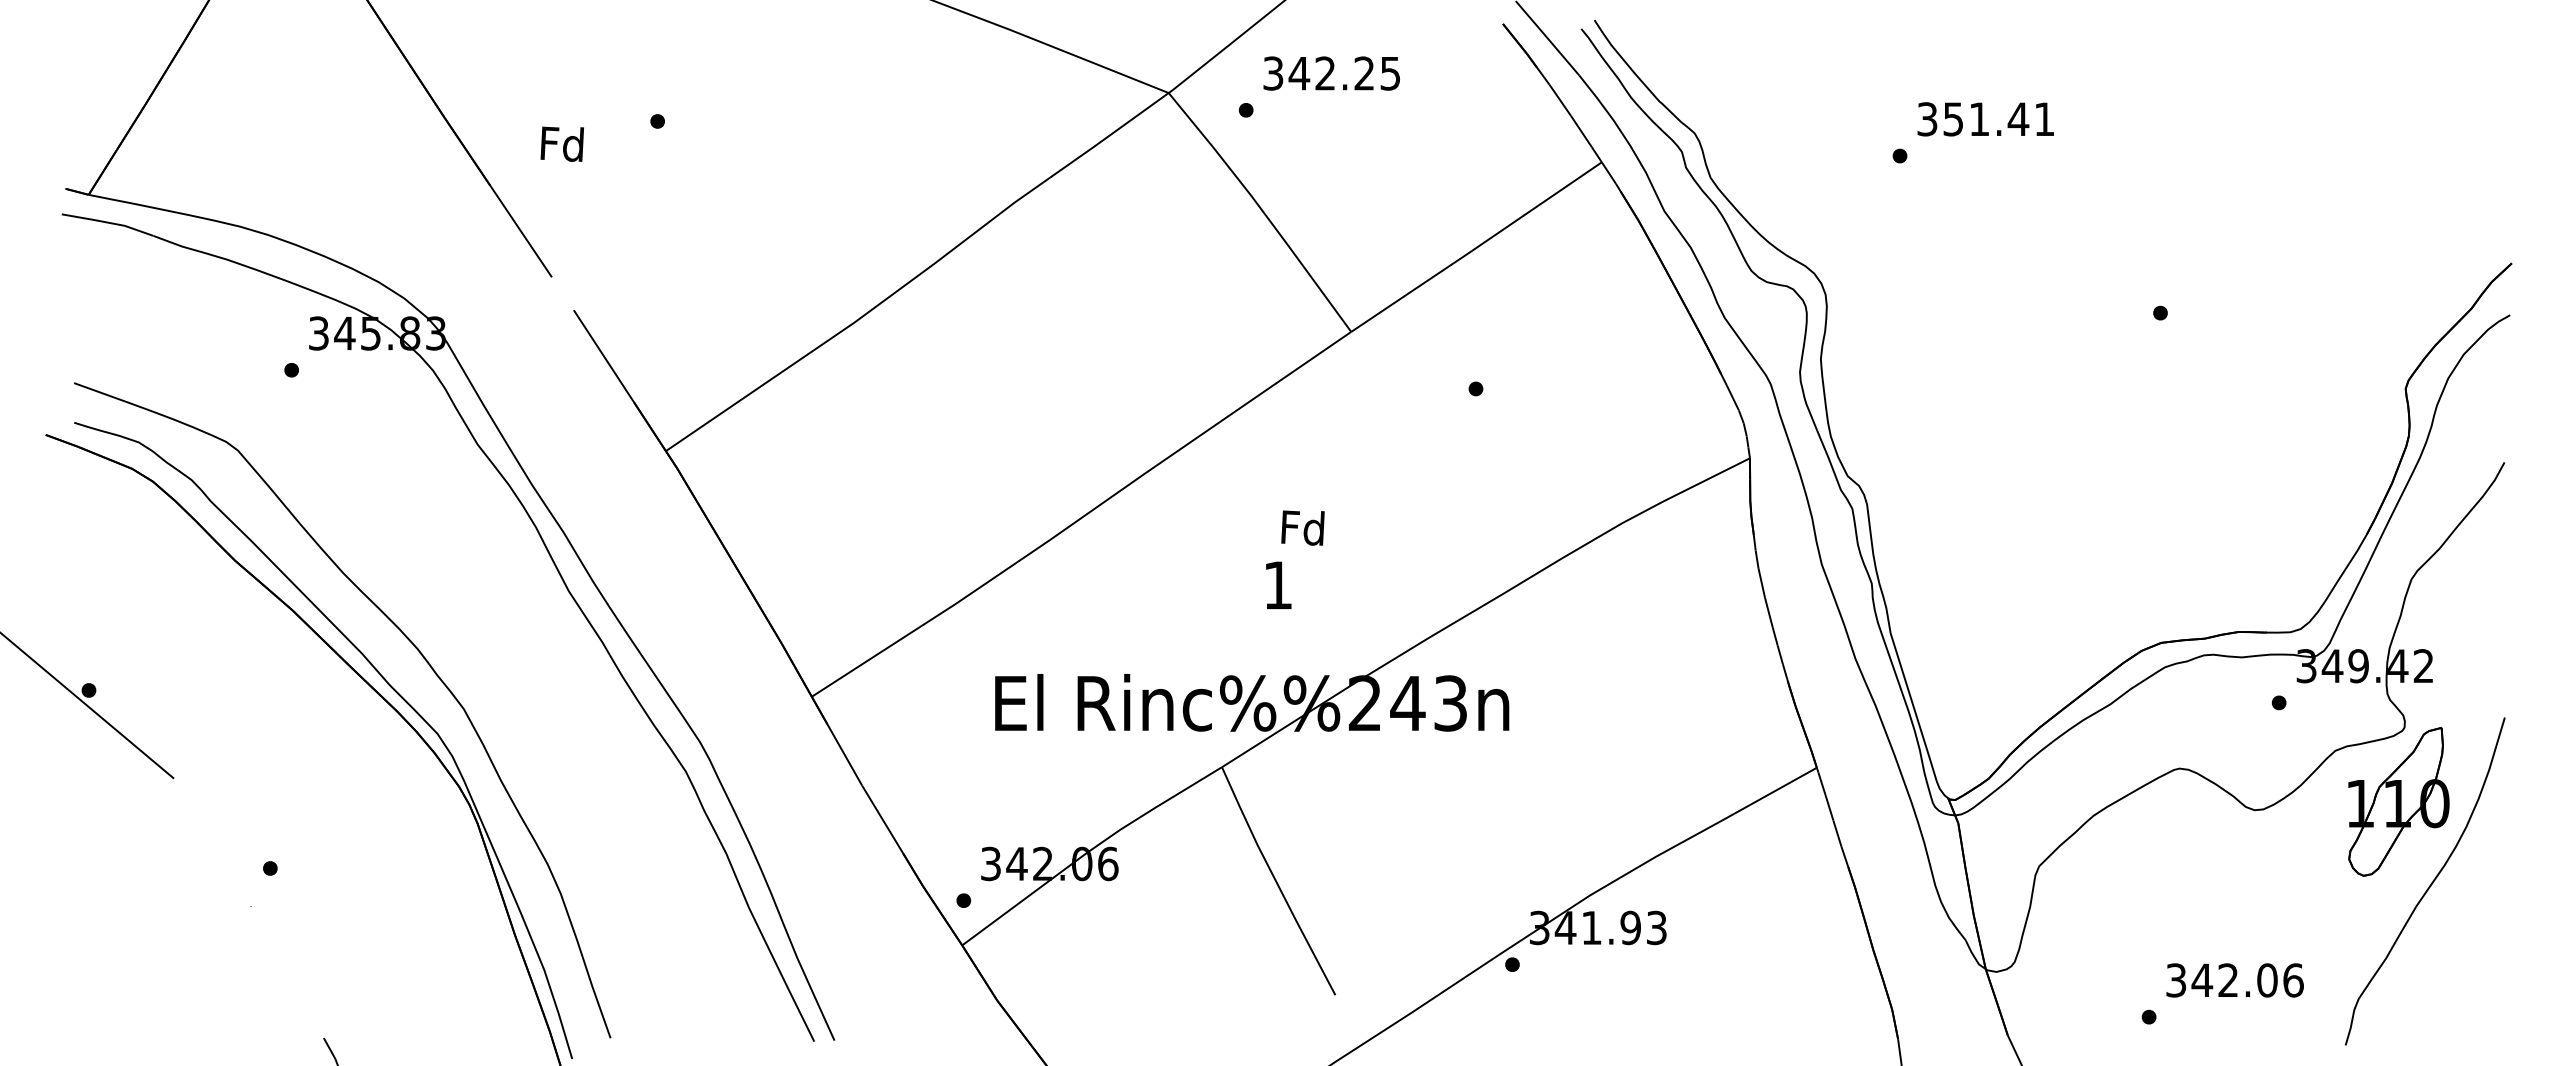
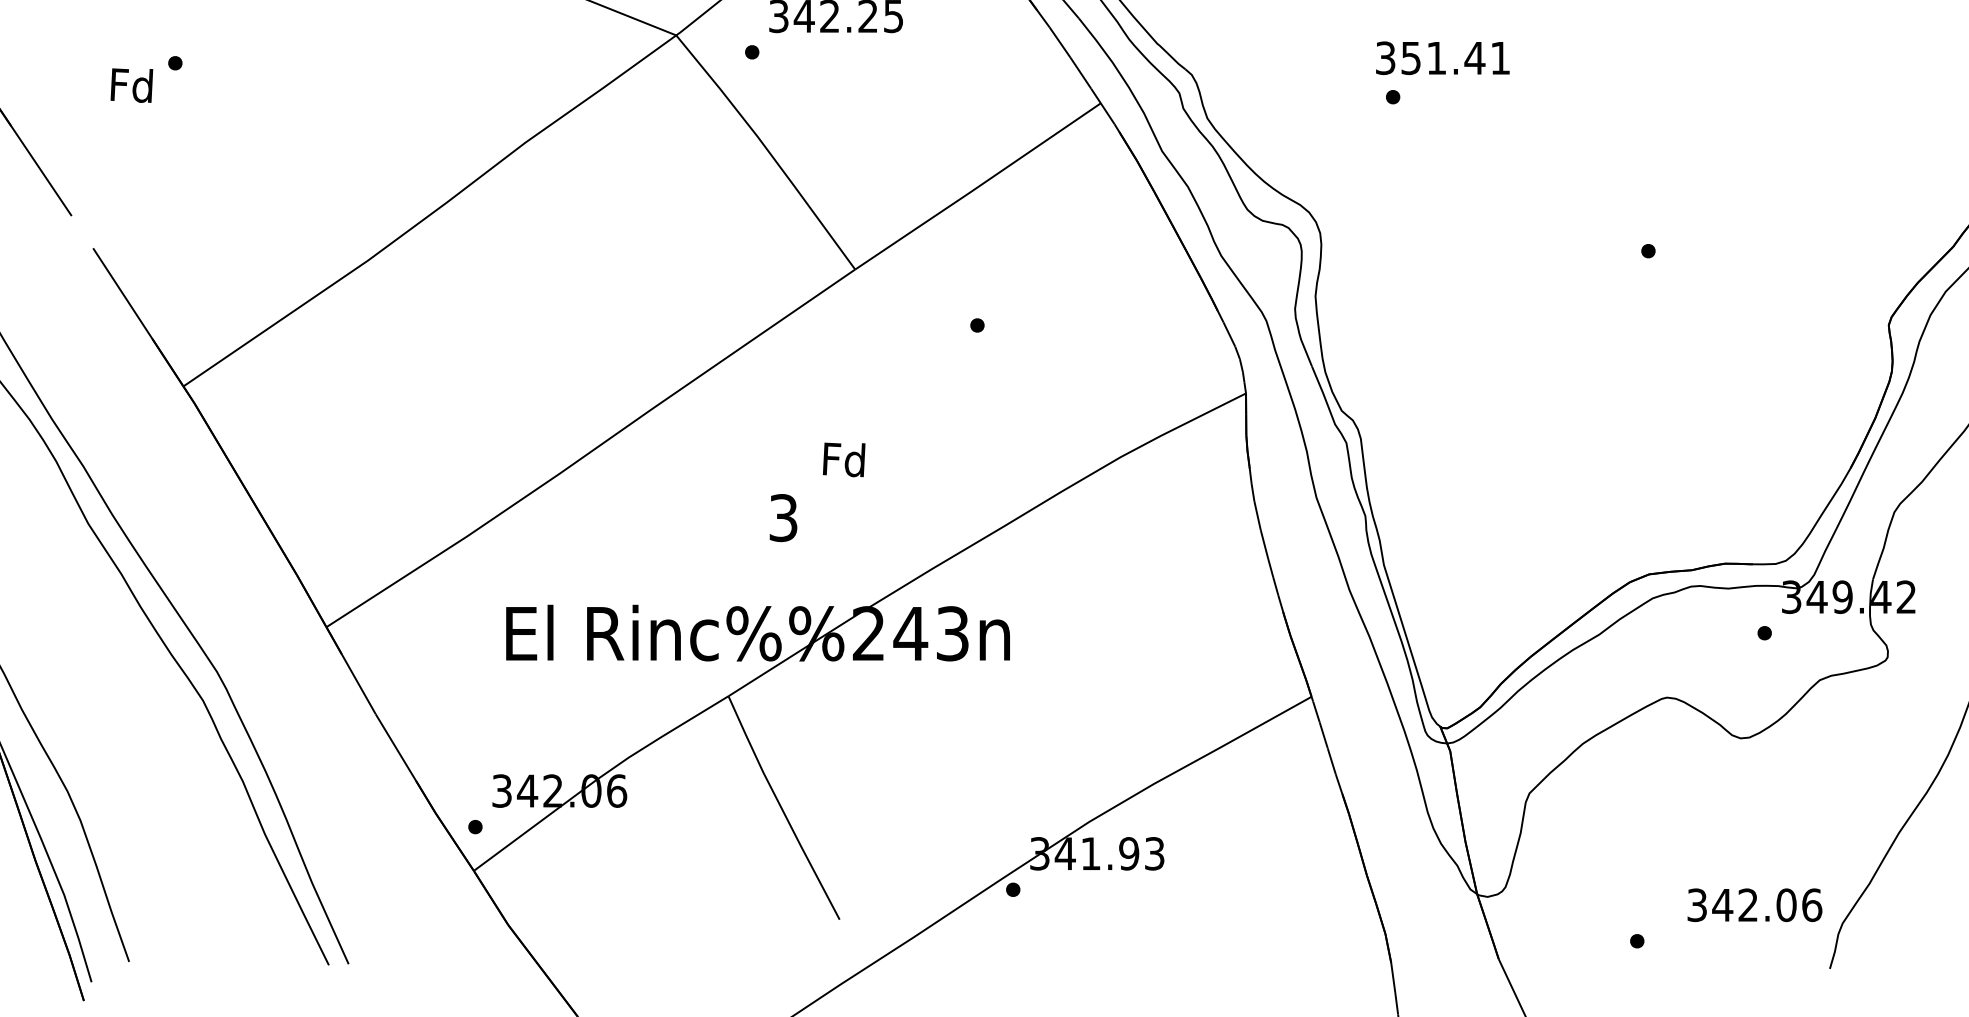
text: (1985, 119) -> (1442, 58), moved
text: (561, 143) -> (131, 84), moved
text: (1302, 527) -> (843, 459), moved
text: (1278, 584) -> (783, 517), 1 -> 3
part: (2398, 801) -> (1881, 729), removed
text: (2234, 980) -> (1754, 905), moved

